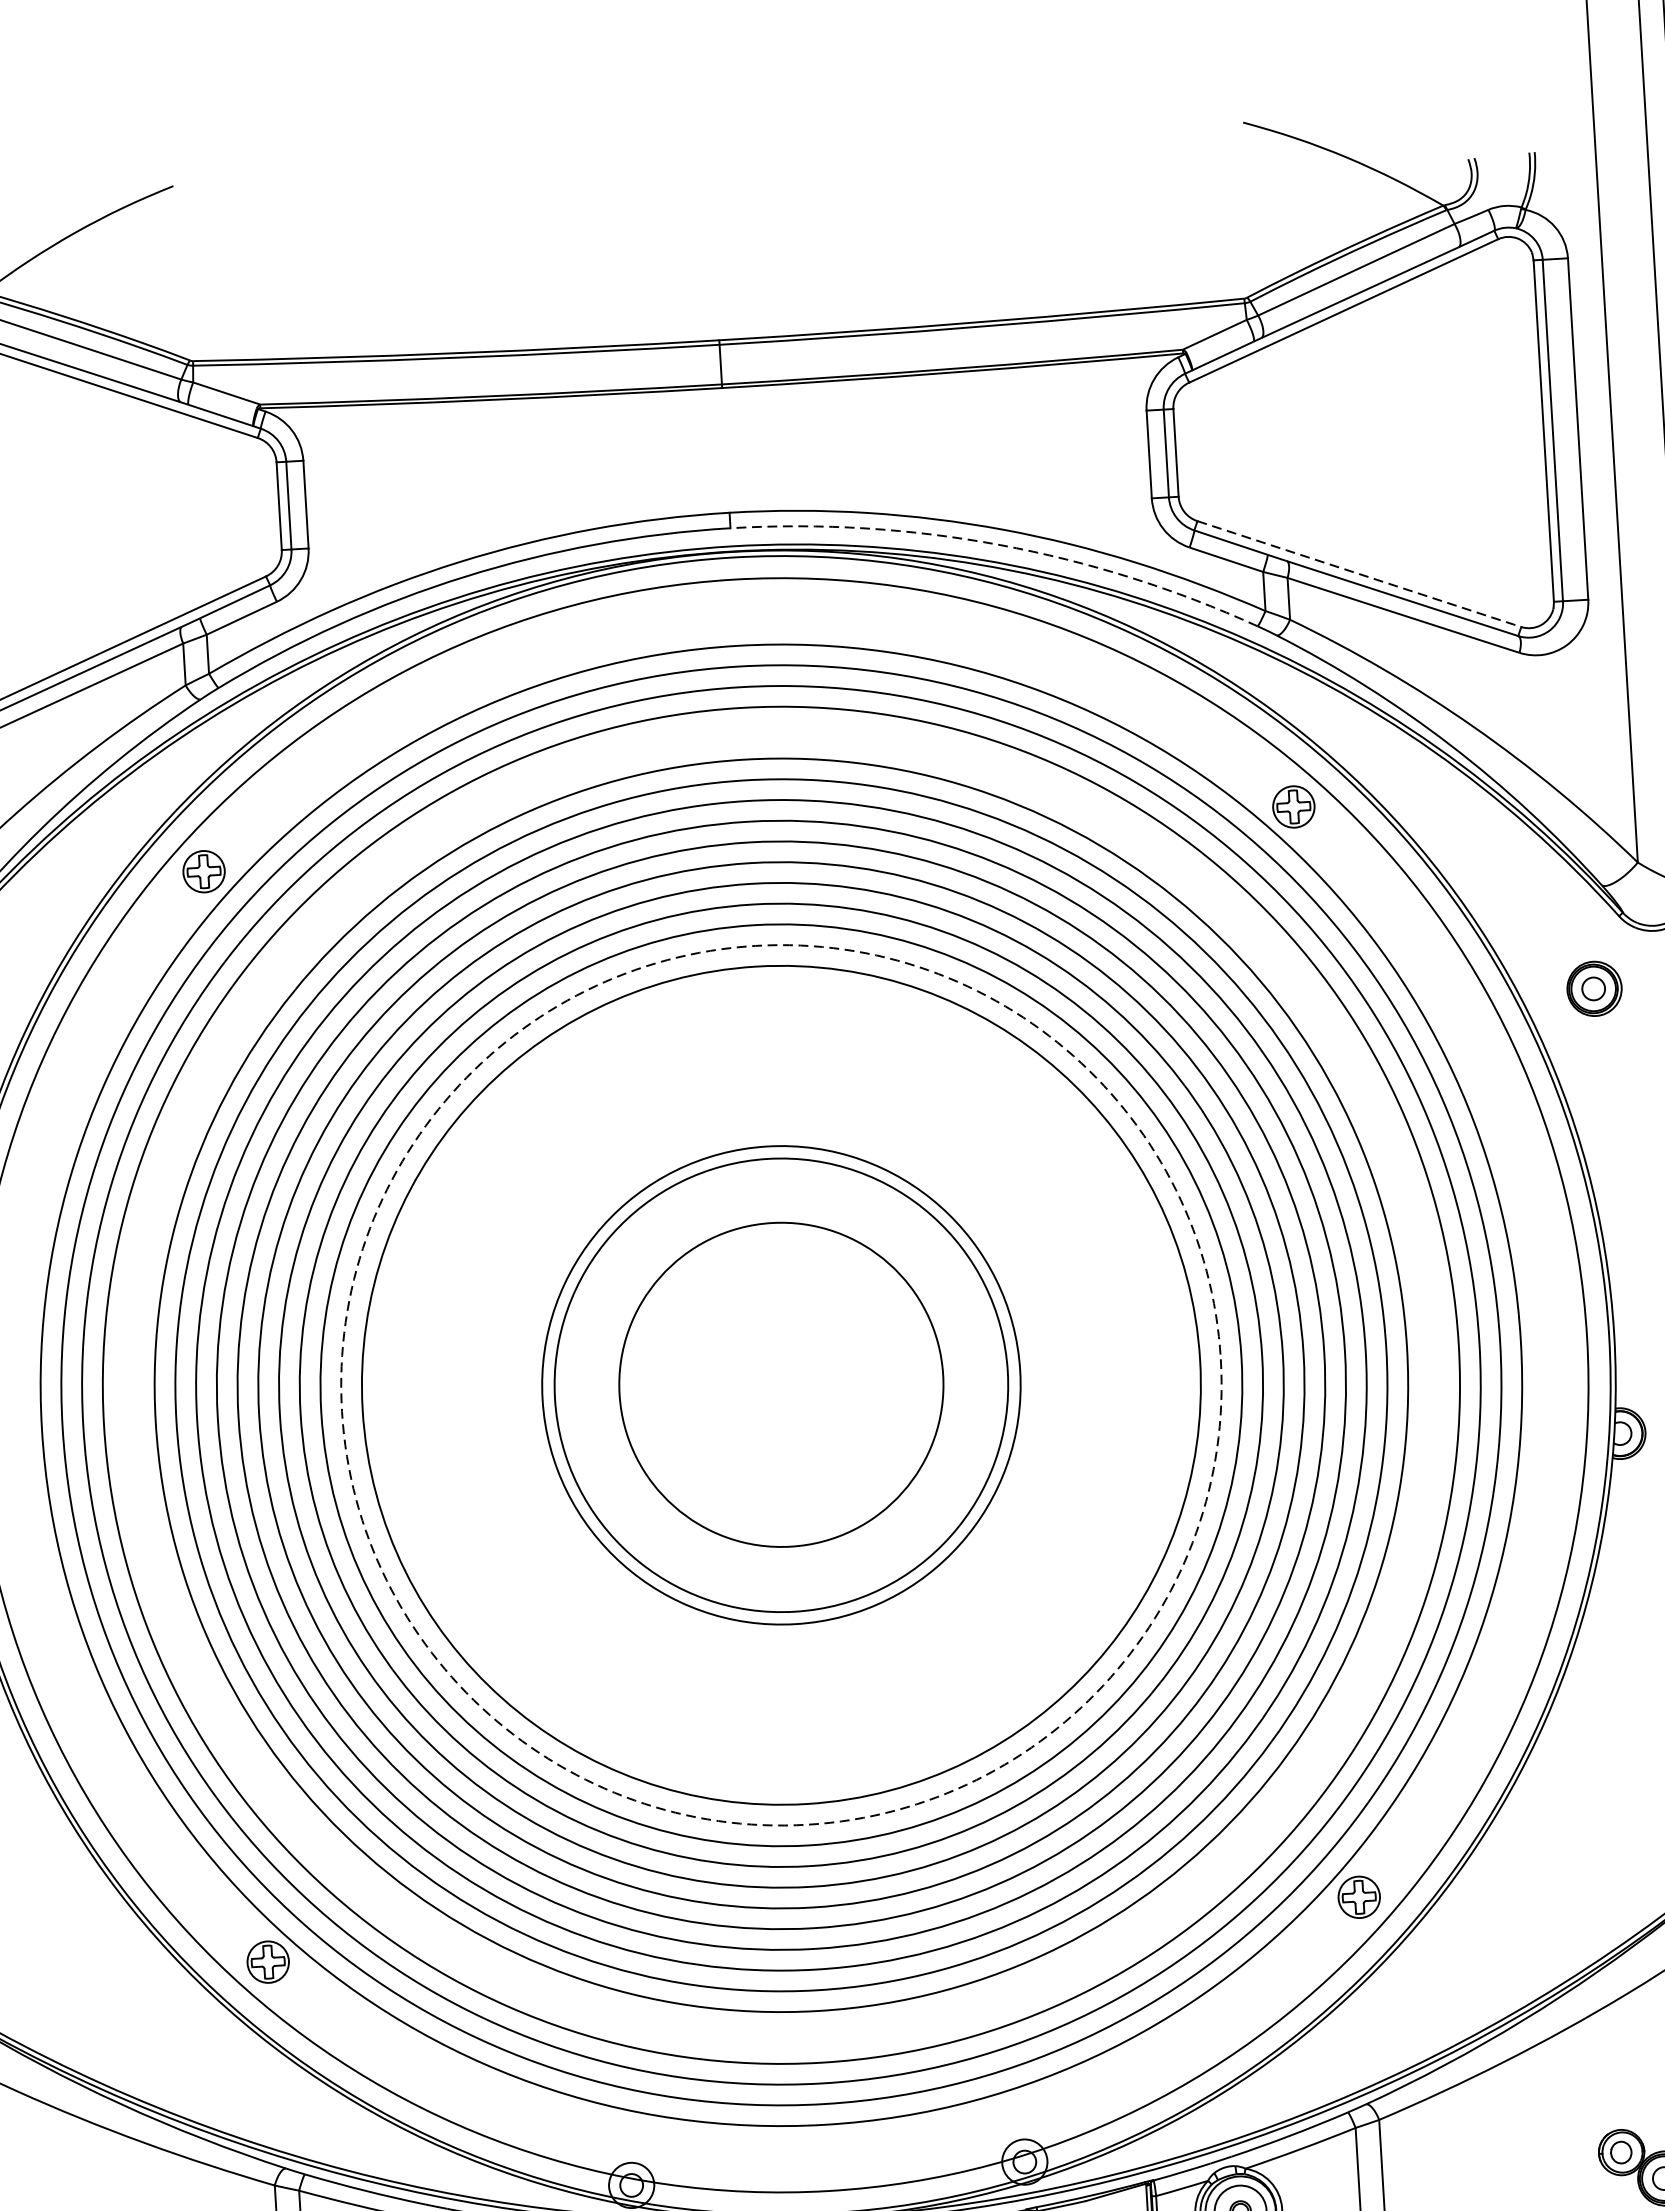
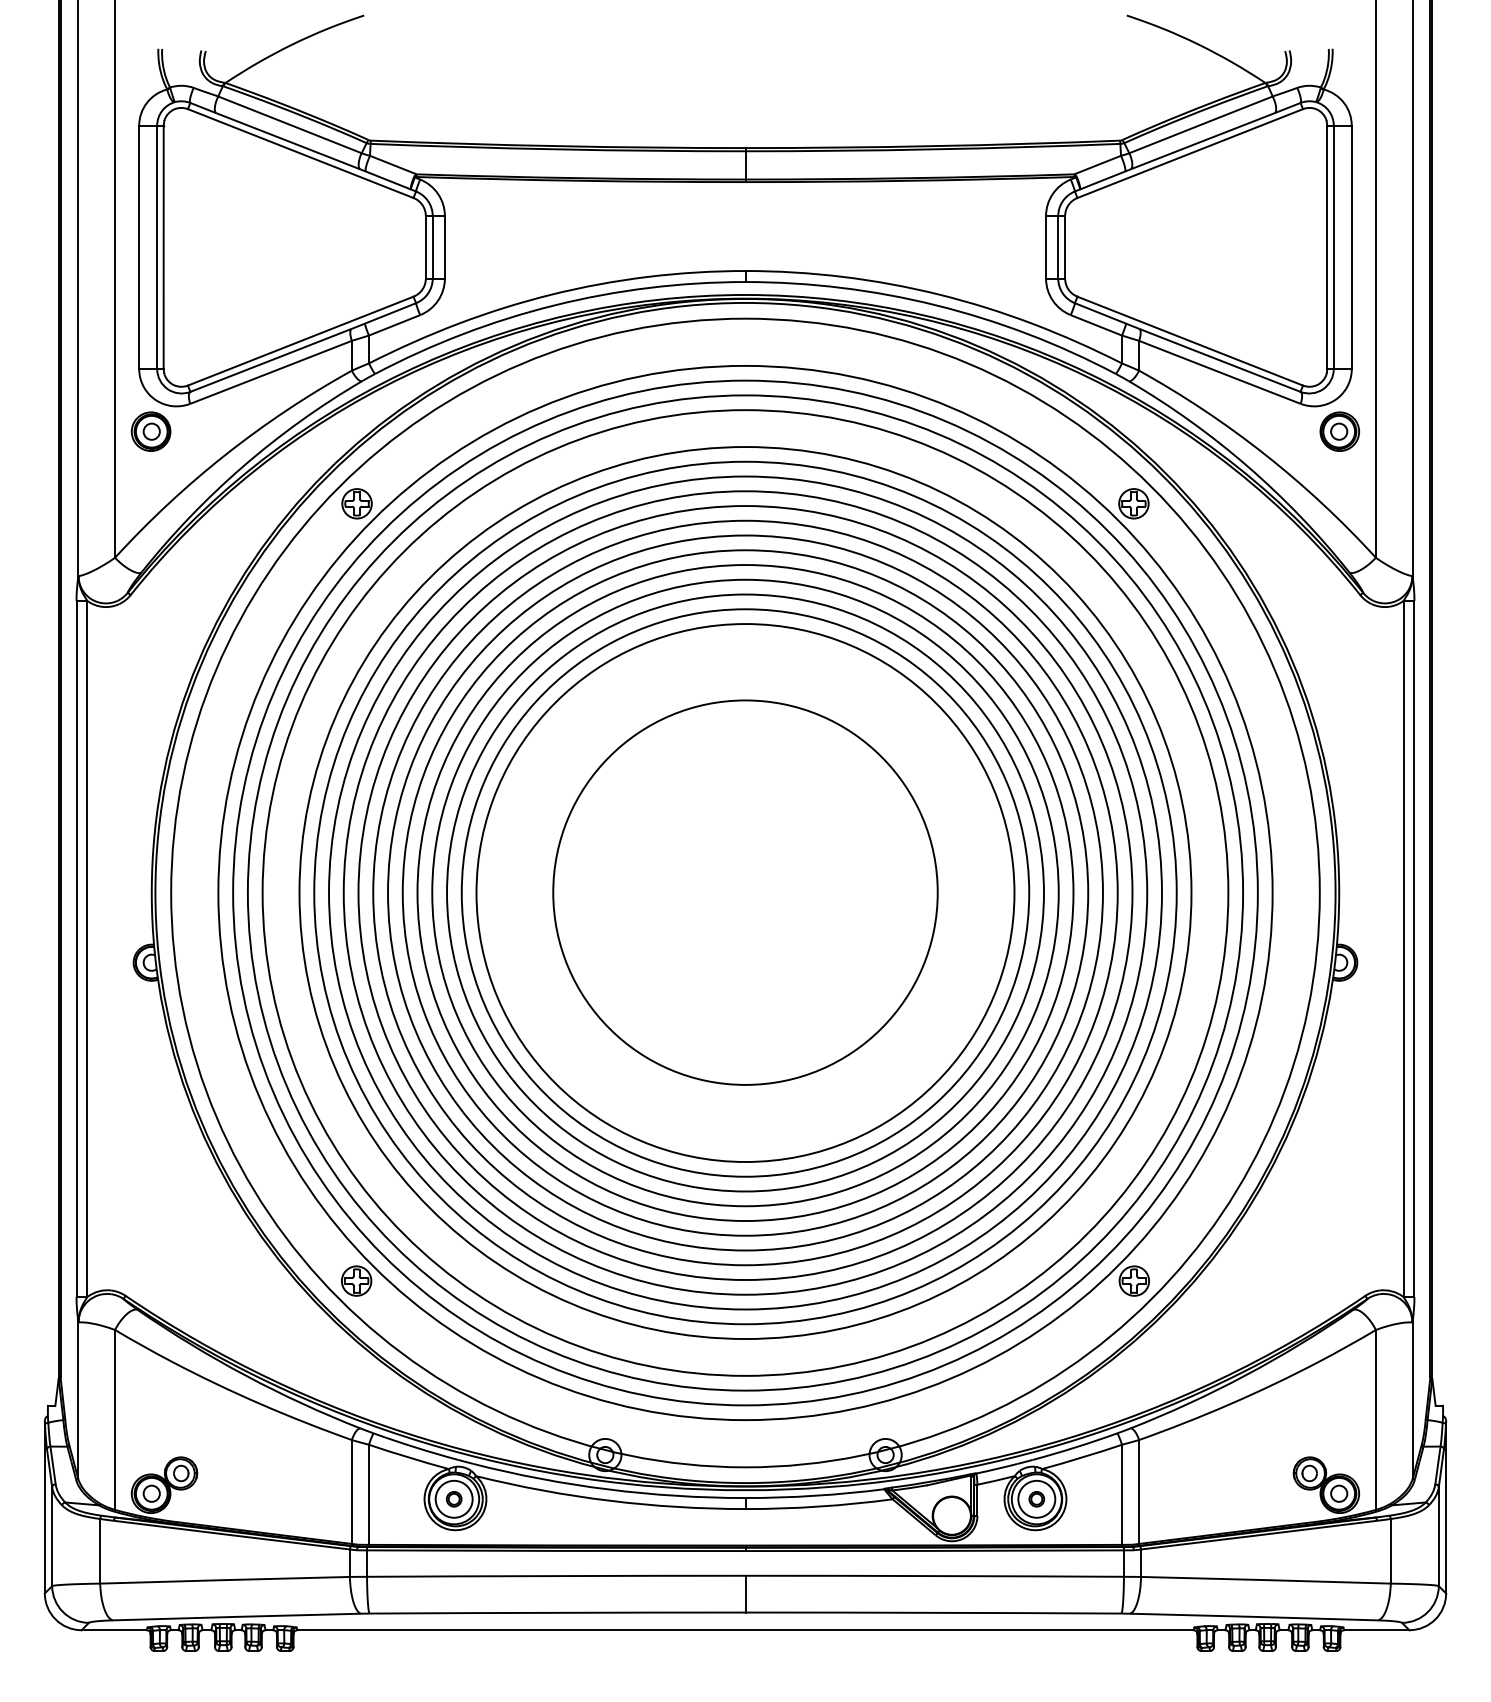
arc: (1000, 545) -> (936, 305), dashed -> solid
line: (1359, 574) -> (1190, 341), dashed -> solid
part: (1594, 988) -> (1339, 431), moved
circle: (781, 1384) -> (745, 892), dashed -> solid
circle: (781, 1384) -> (745, 892), size x1.67
circle: (781, 1384) -> (745, 892), size x1.67
circle: (781, 1386) -> (745, 893), size x1.67

